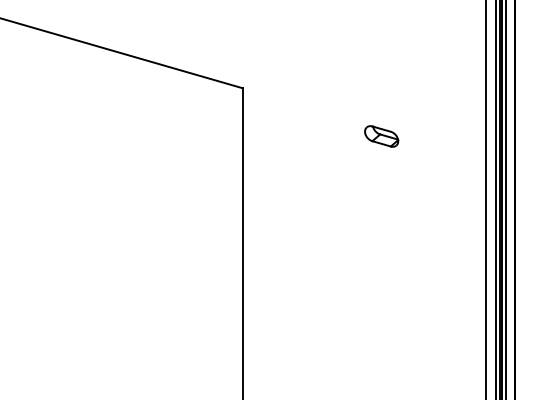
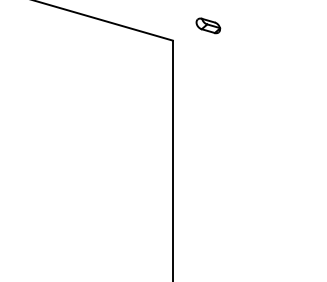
part: (381, 136) -> (208, 25), moved

